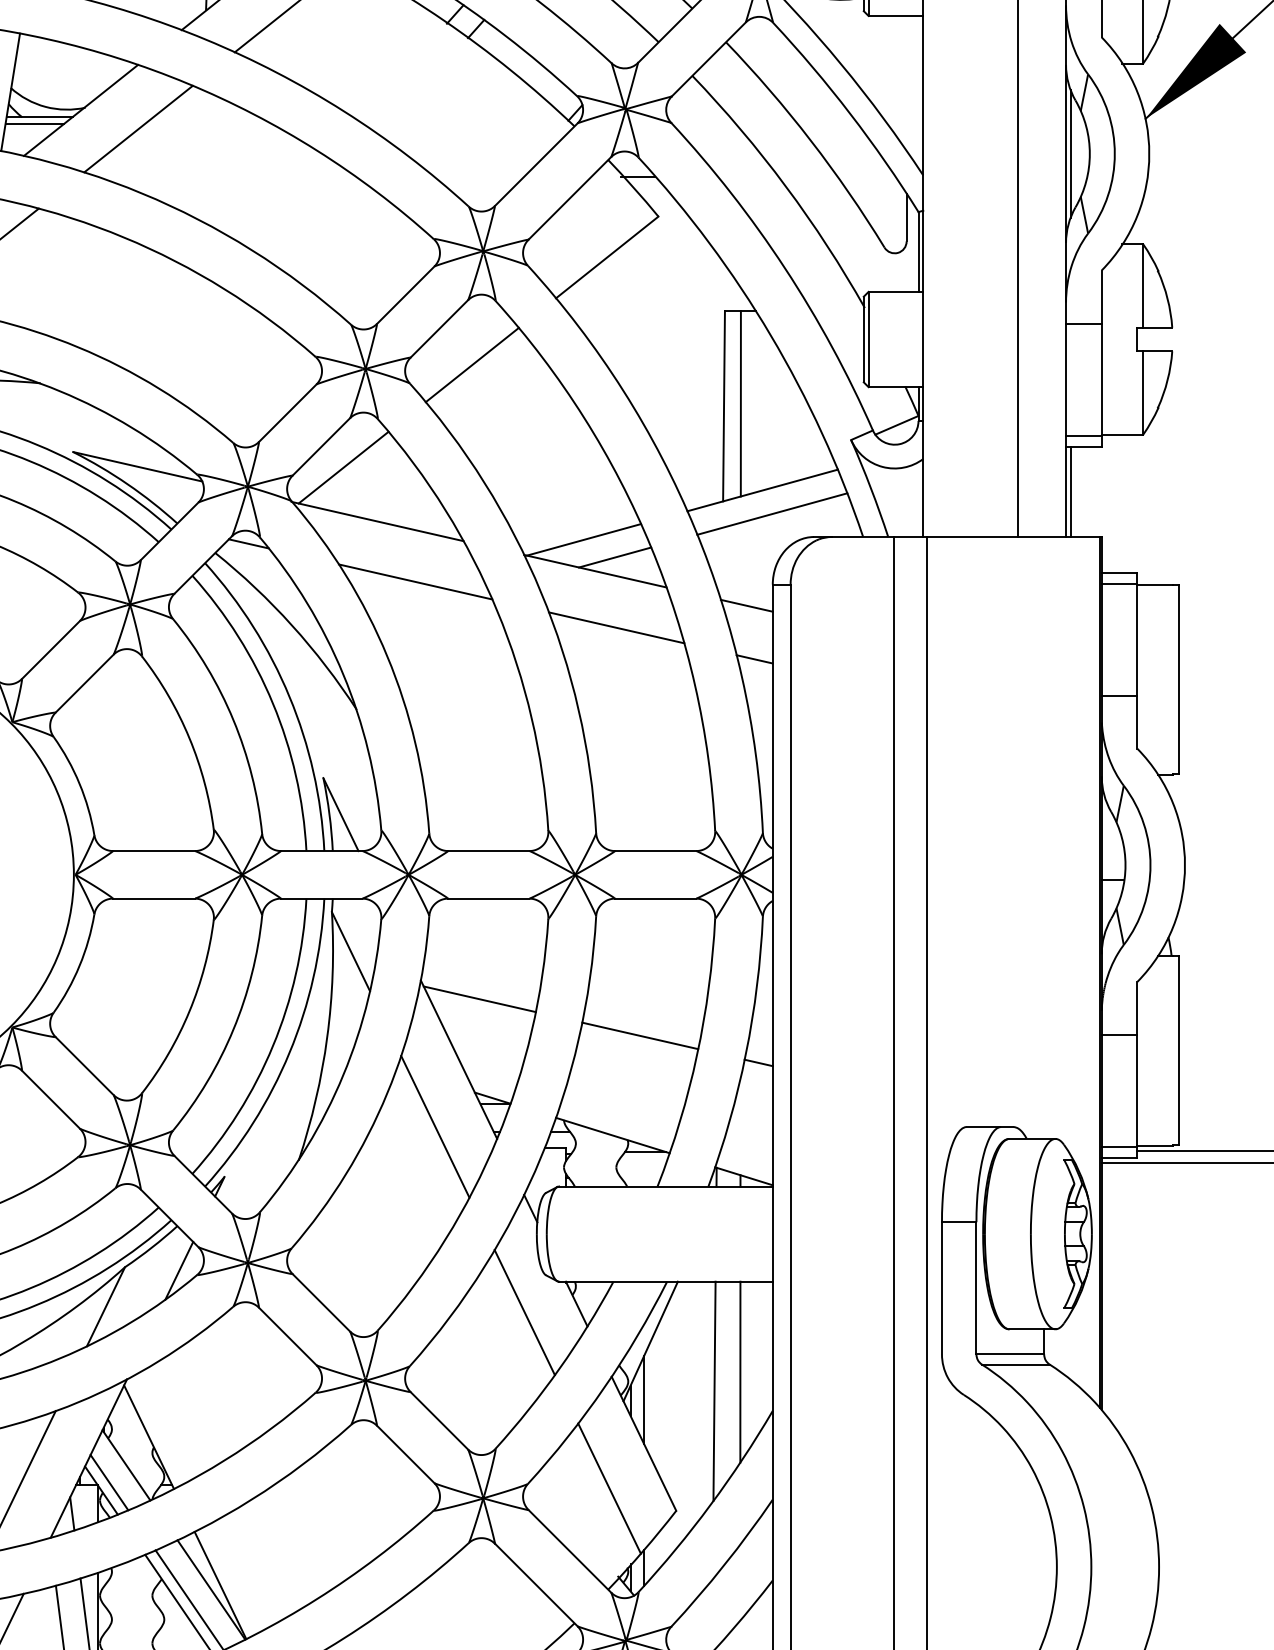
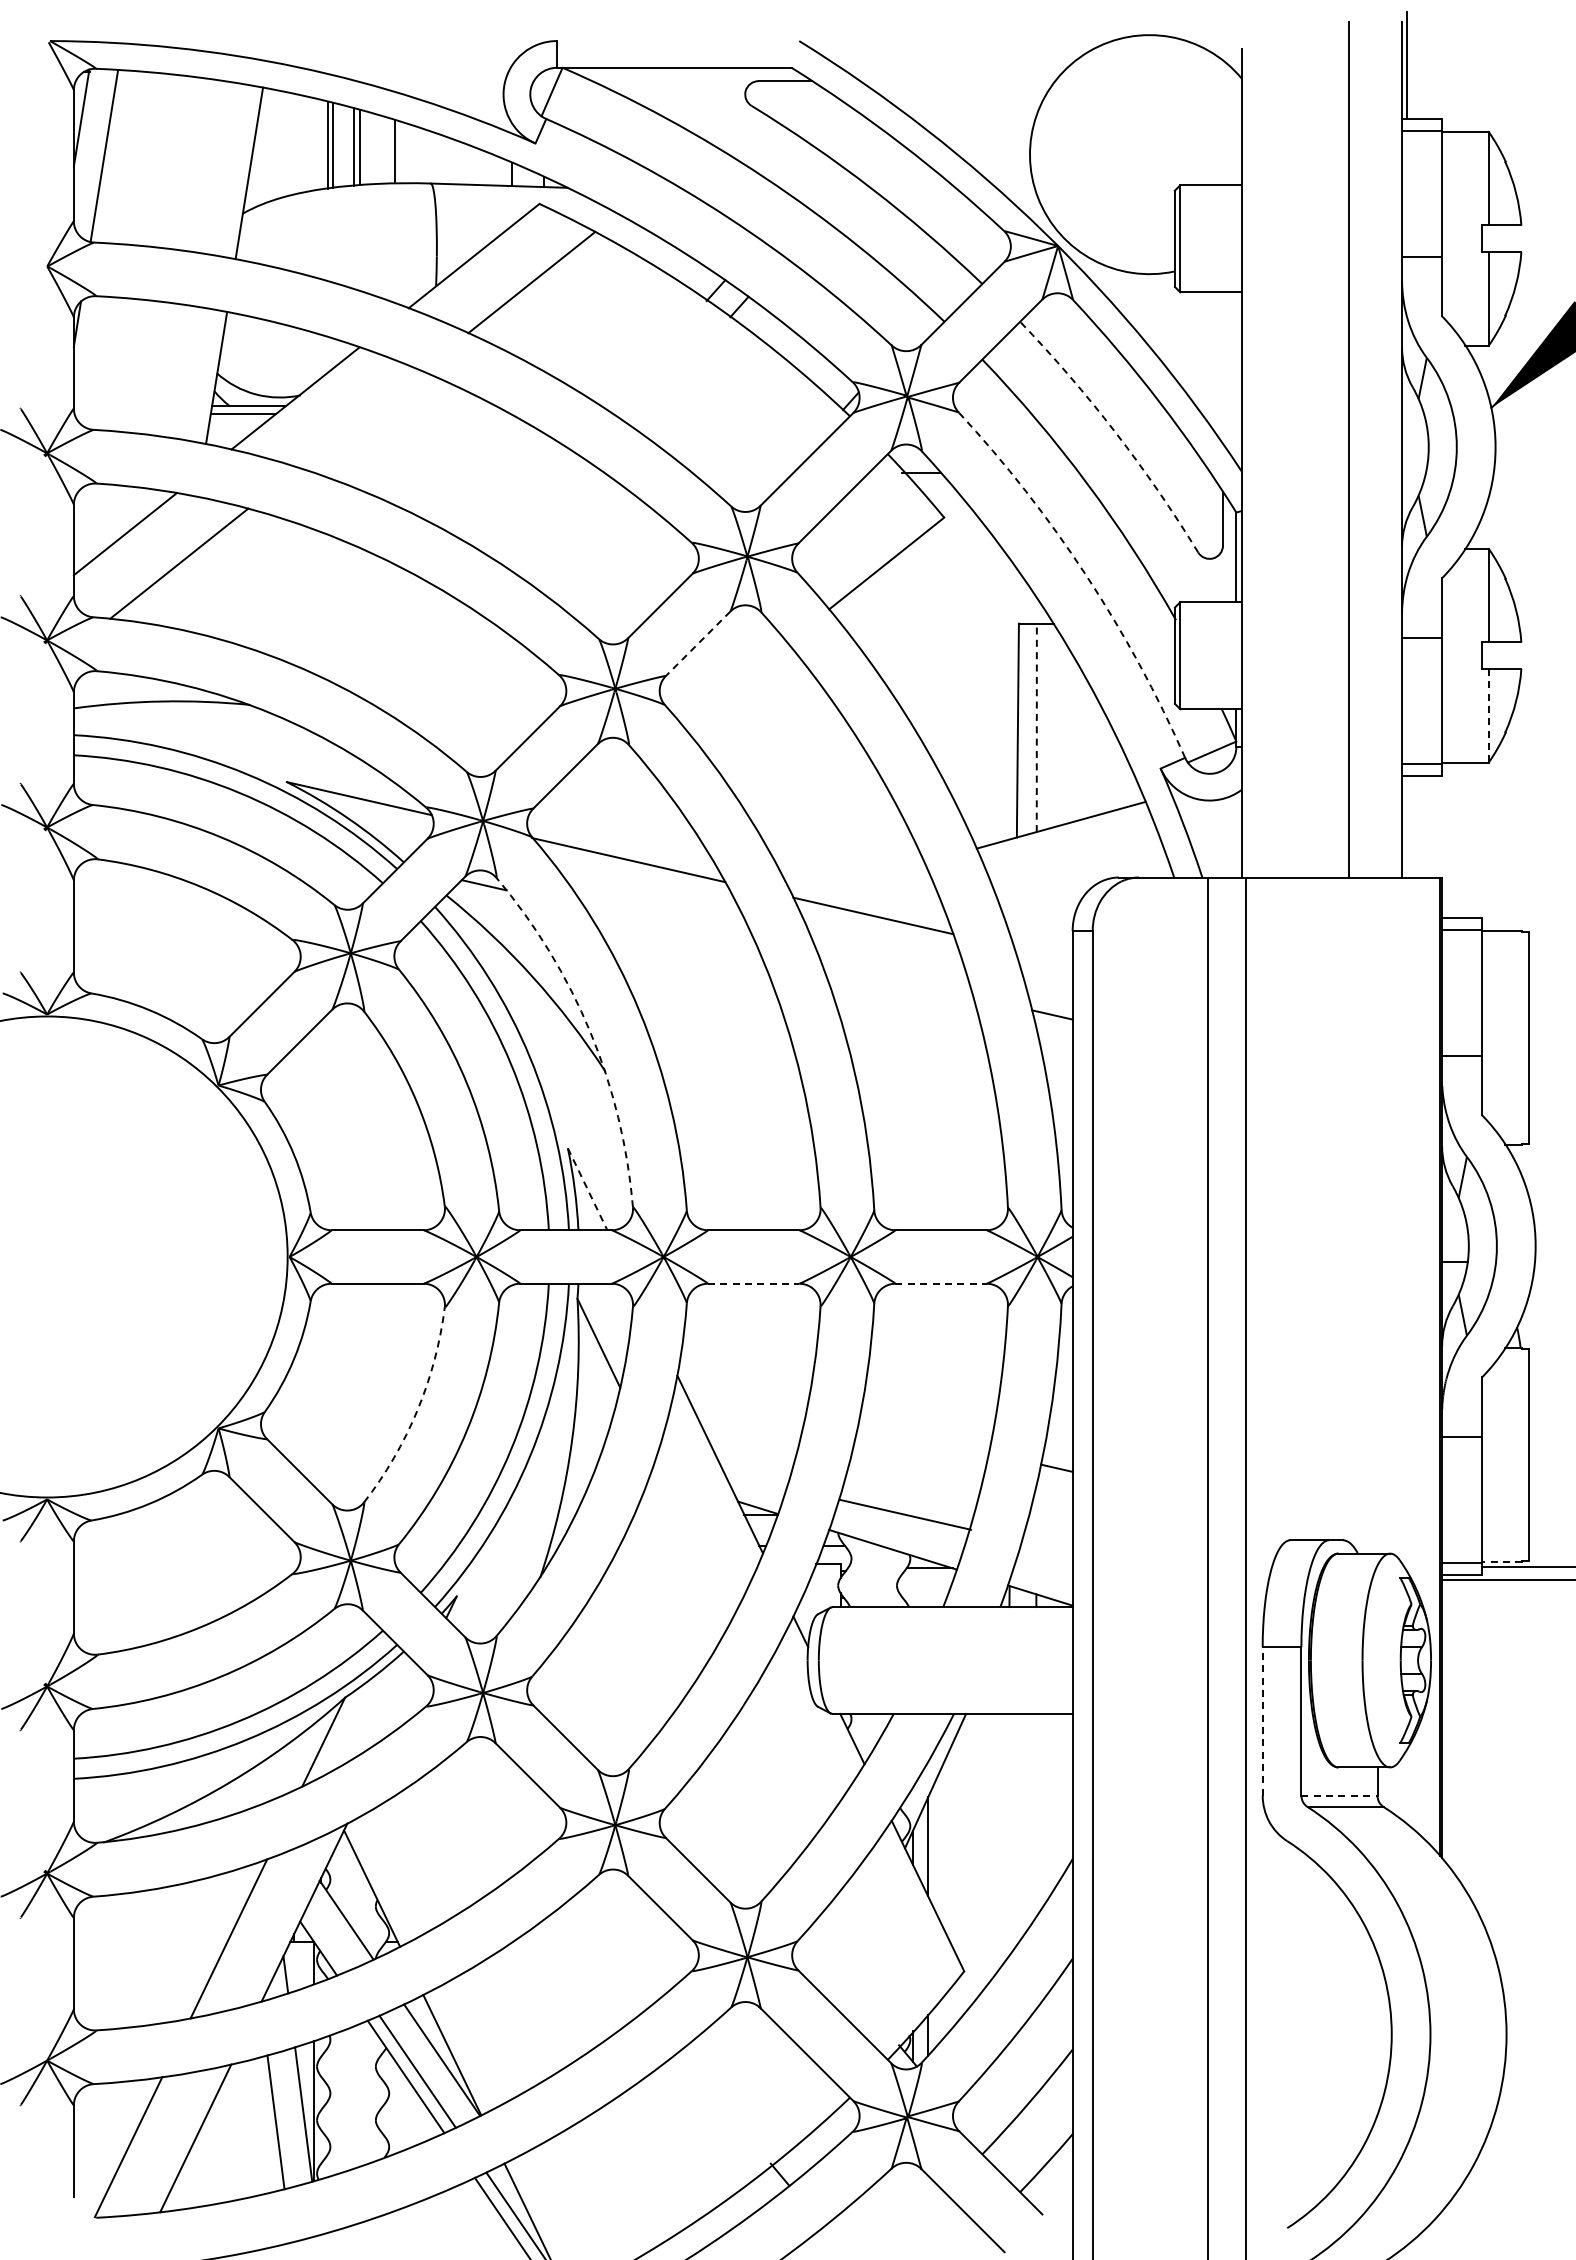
line: (138, 128) -> (360, 418), removed
arc: (810, 140) -> (1115, 432), solid -> dashed
line: (1070, 153) -> (1407, 446), removed
arc: (785, 268) -> (1086, 575), solid -> dashed
line: (439, 328) -> (698, 643), solid -> dashed
line: (471, 365) -> (734, 684), removed
line: (1143, 392) -> (1488, 715), solid -> dashed
line: (740, 403) -> (1036, 727), solid -> dashed
line: (343, 467) -> (590, 799), removed
line: (1070, 491) -> (1407, 826), removed
line: (771, 513) -> (1071, 851), removed
line: (583, 539) -> (860, 880), removed
line: (615, 557) -> (895, 900), removed
line: (415, 581) -> (671, 927), removed
line: (746, 605) -> (1043, 954), removed
line: (616, 627) -> (897, 979), removed
arc: (343, 674) -> (590, 1032), solid -> dashed
line: (340, 814) -> (587, 1189), solid -> dashed
line: (488, 898) -> (753, 1283), solid -> dashed
line: (656, 898) -> (941, 1283), solid -> dashed
line: (479, 999) -> (743, 1396), removed
arc: (189, 1011) -> (417, 1410), solid -> dashed
line: (639, 1035) -> (905, 1514), moved
line: (435, 1126) -> (693, 1539), removed
line: (1154, 1145) -> (1501, 1561), solid -> dashed
line: (178, 1270) -> (405, 1701), removed
line: (941, 1287) -> (1262, 1720), solid -> dashed
line: (524, 1312) -> (793, 1748), removed
line: (1010, 1354) -> (1339, 1795), solid -> dashed
line: (740, 1372) -> (1036, 1815), removed
line: (714, 1390) -> (1007, 1836), removed
line: (109, 1482) -> (327, 1939), removed
line: (609, 1488) -> (889, 1946), removed

